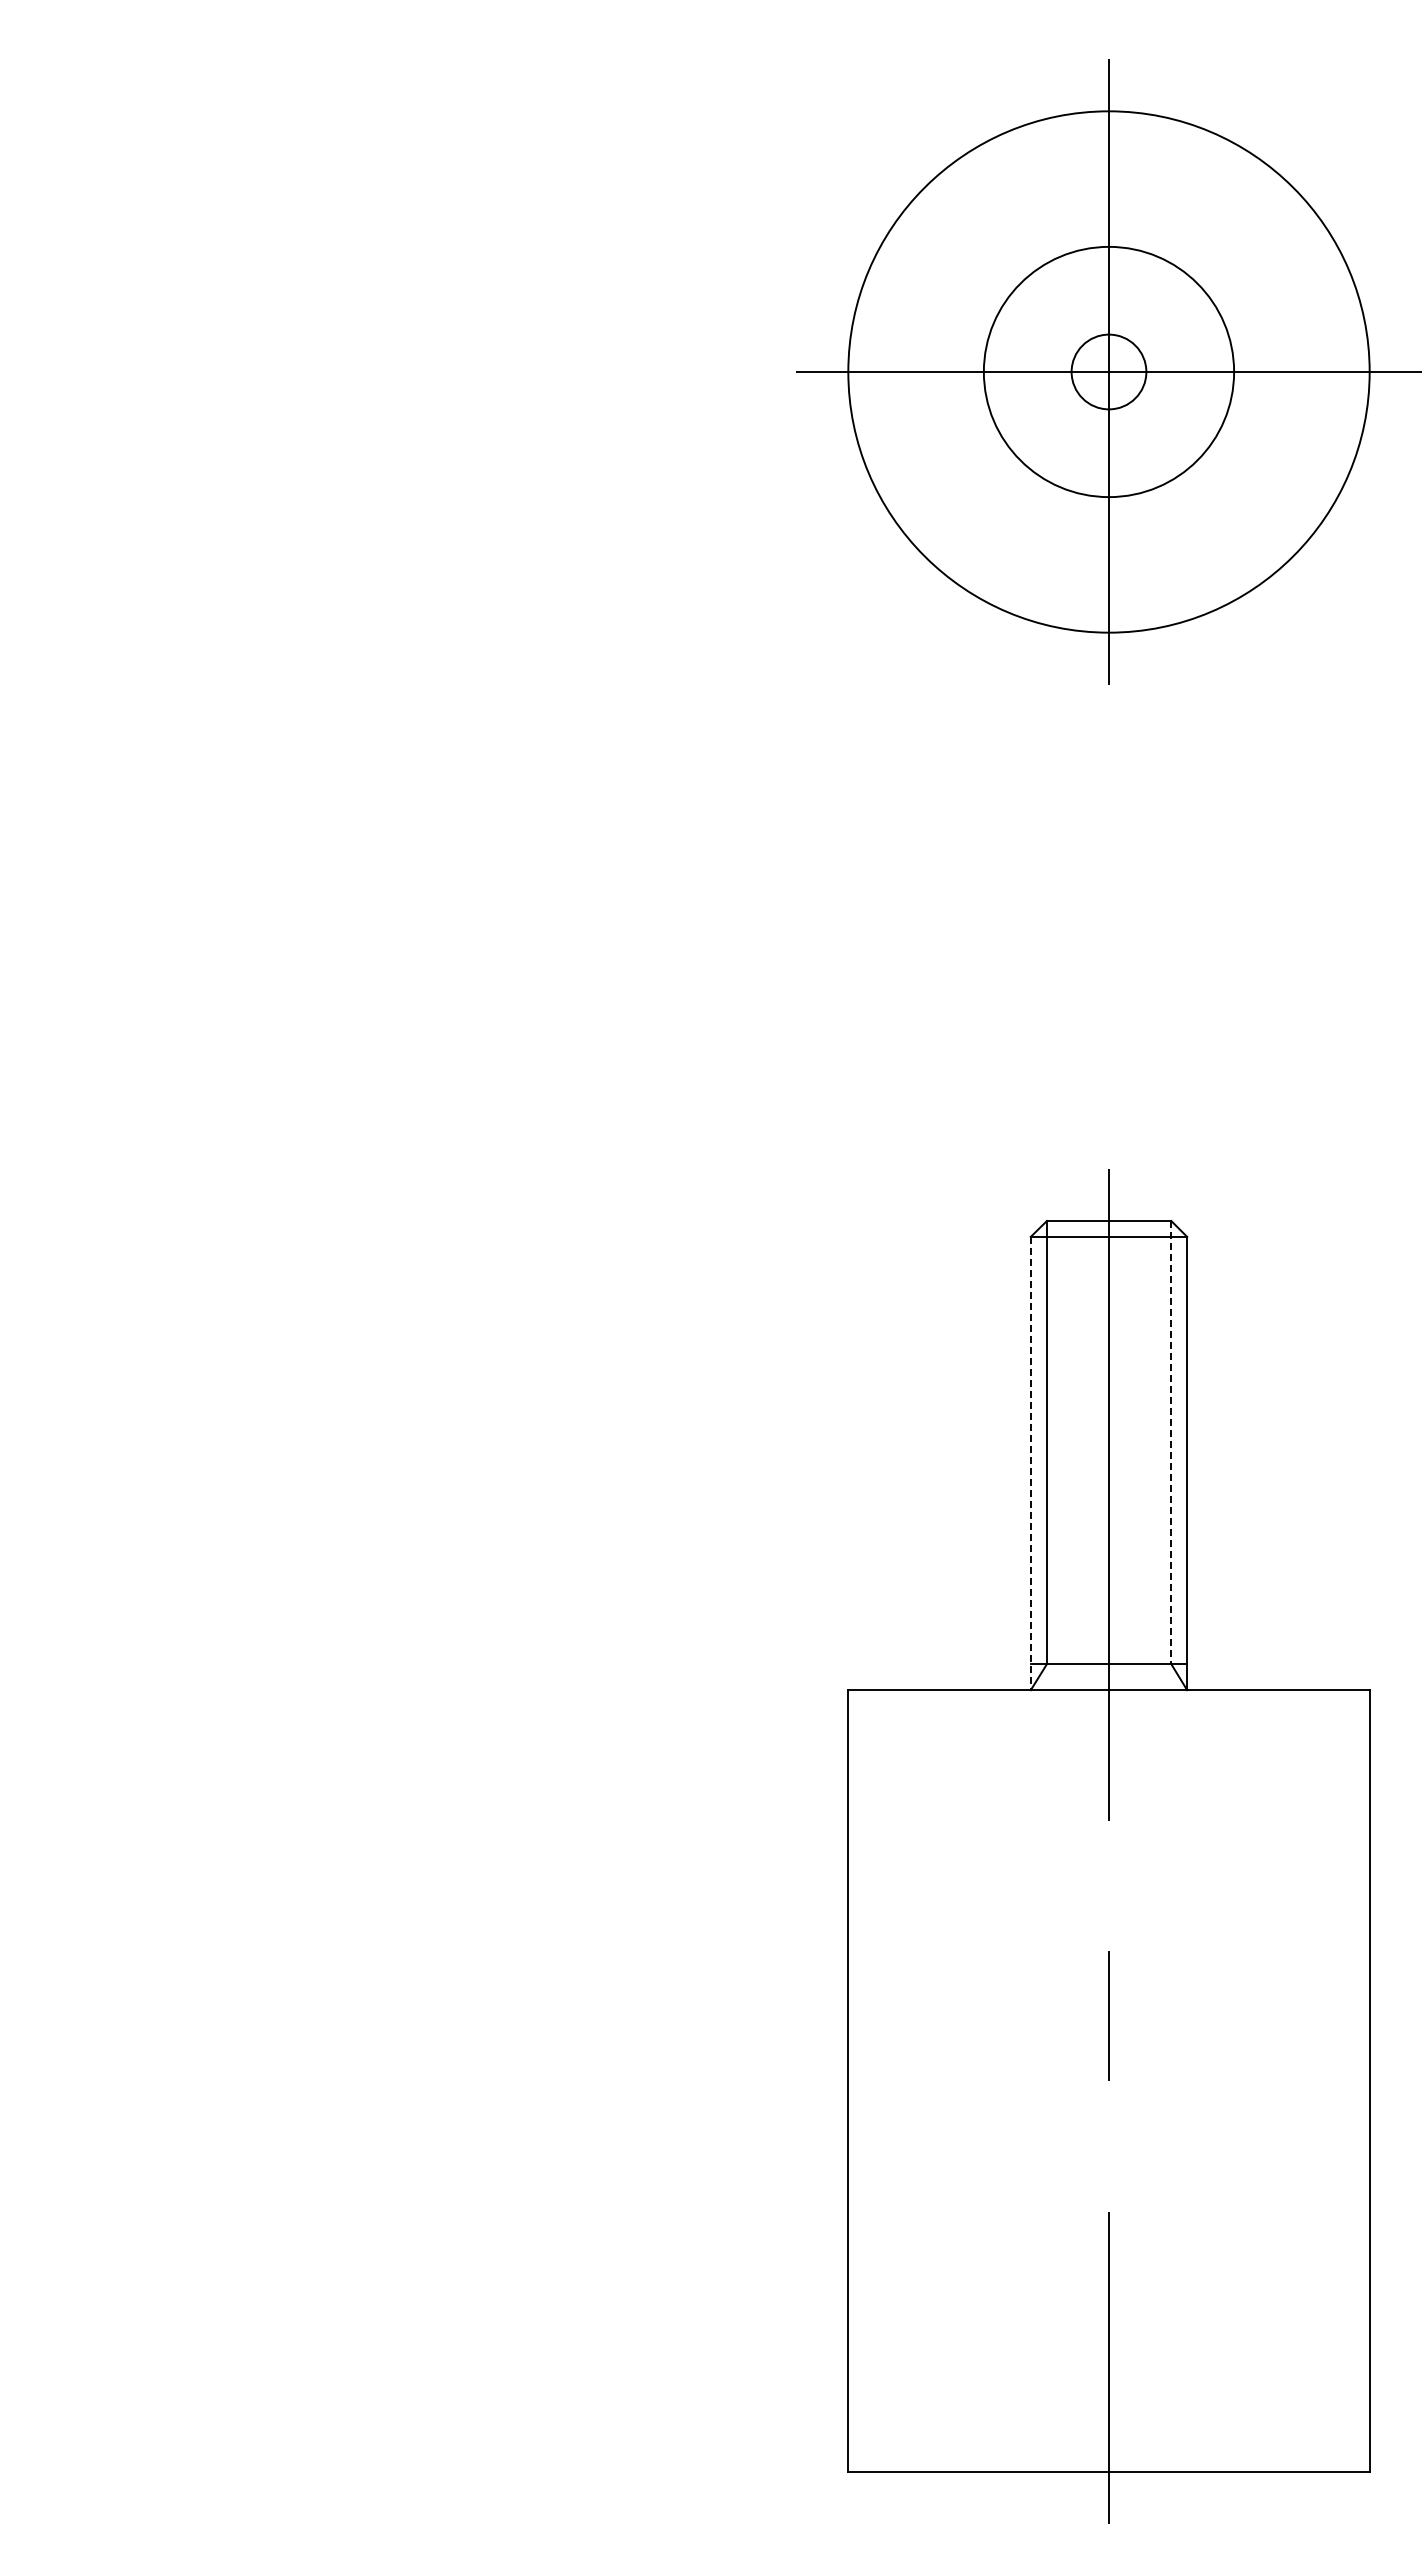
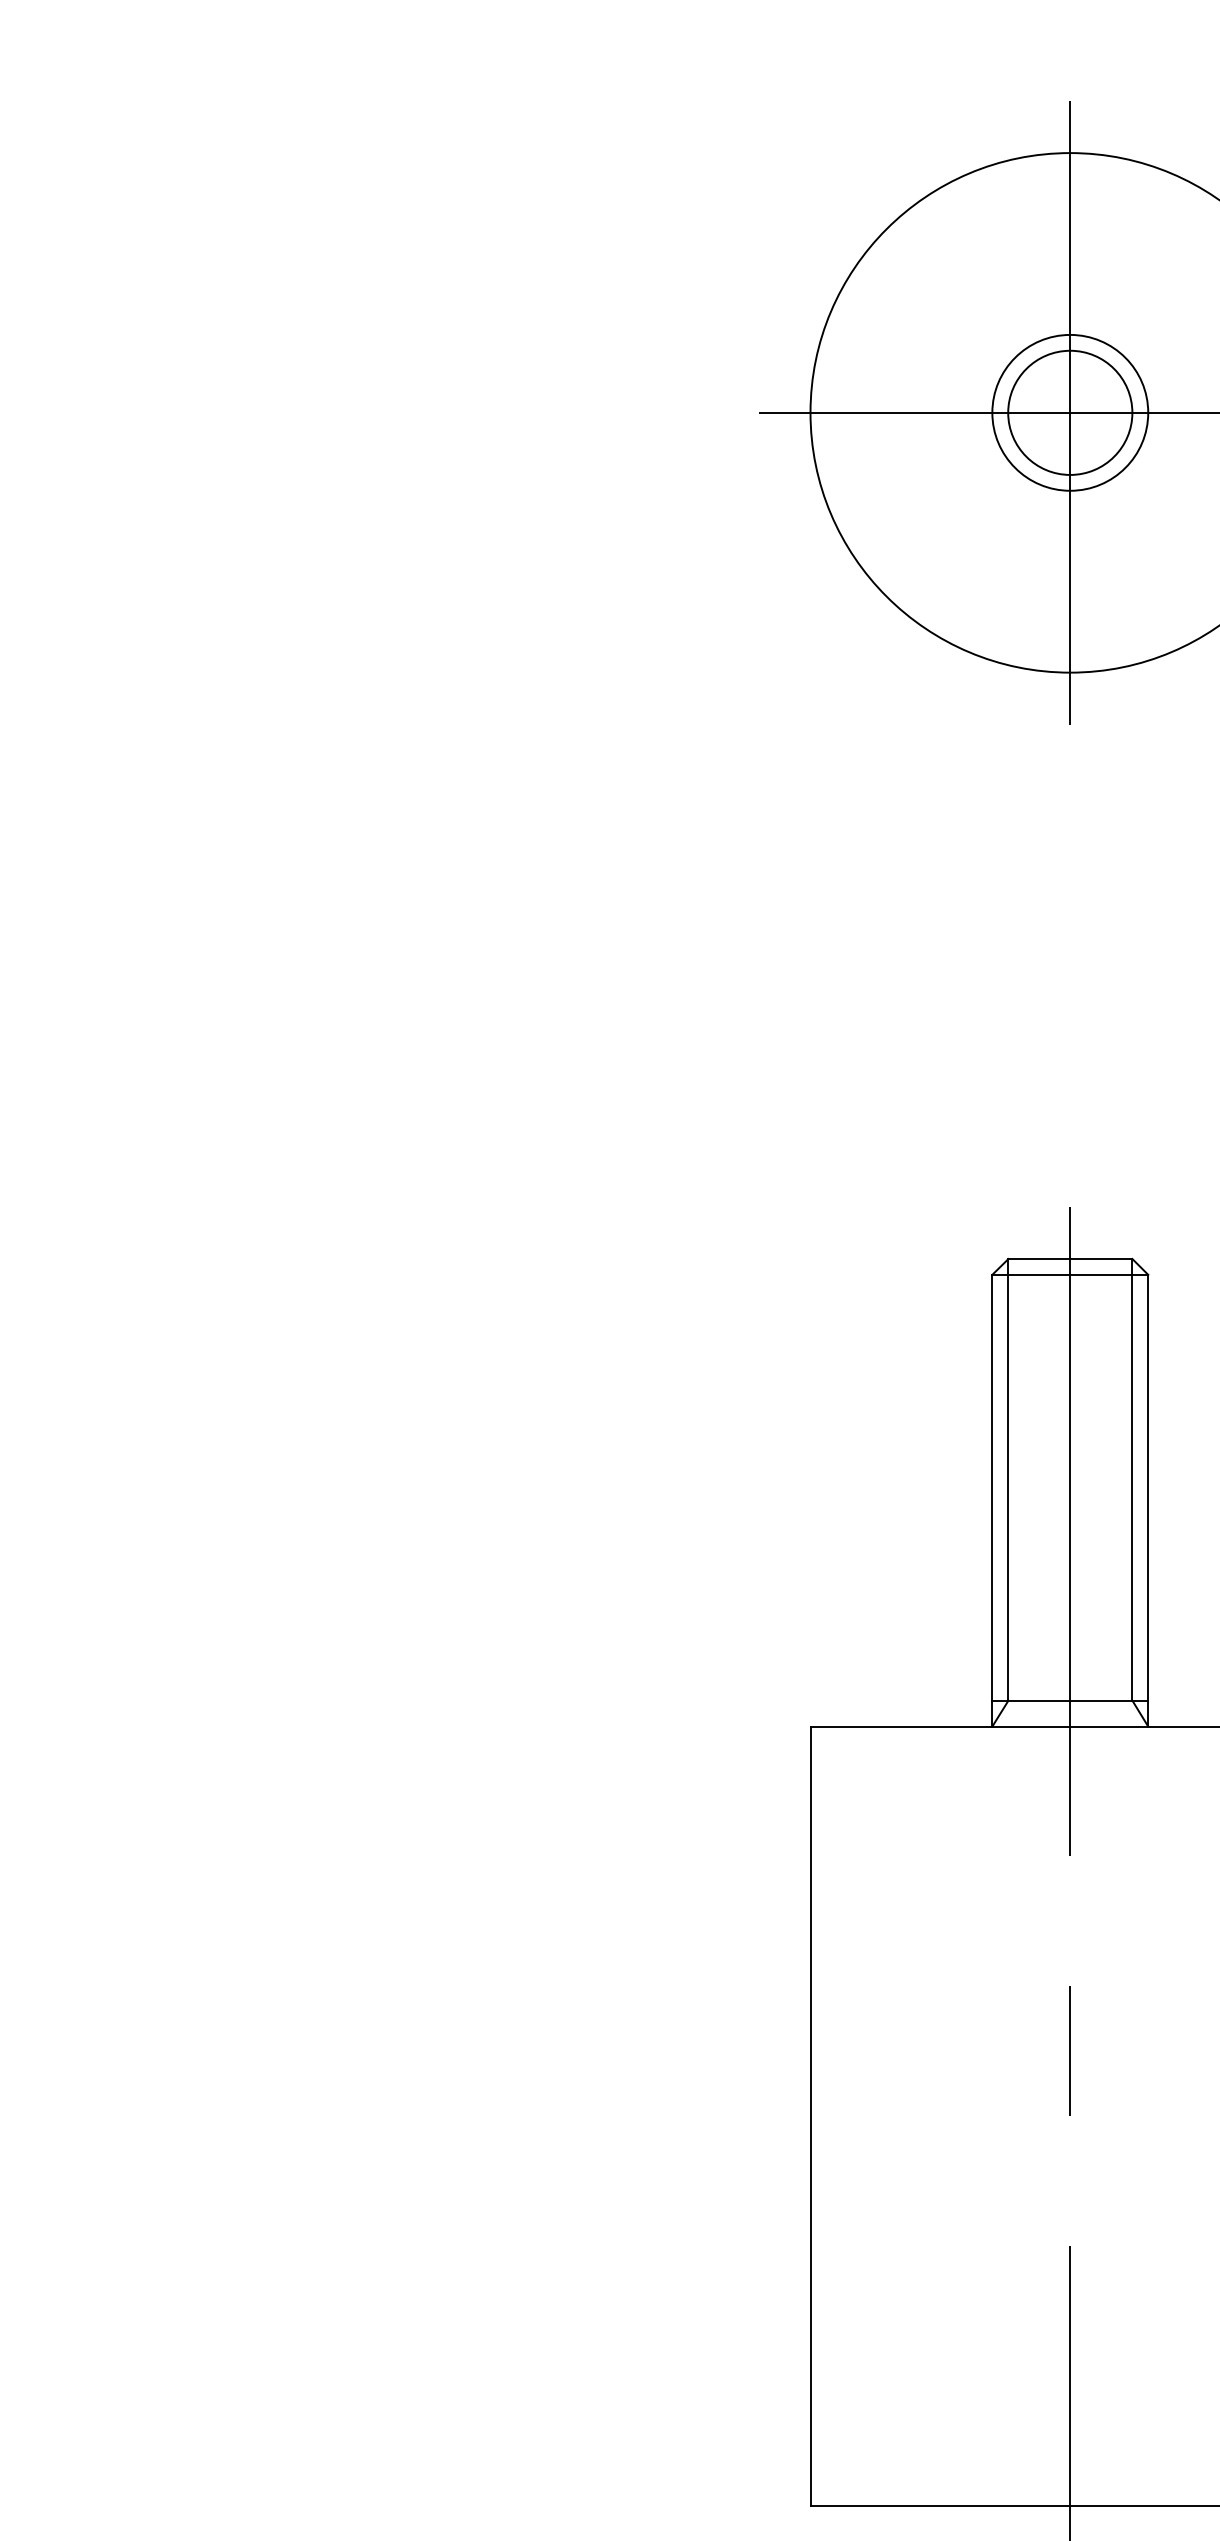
circle: (1108, 371) -> (1069, 412), size x0.62
circle: (1108, 371) -> (1069, 412), size x1.67
line: (1171, 1442) -> (1132, 1479), dashed -> solid
line: (1030, 1463) -> (992, 1500), dashed -> solid

